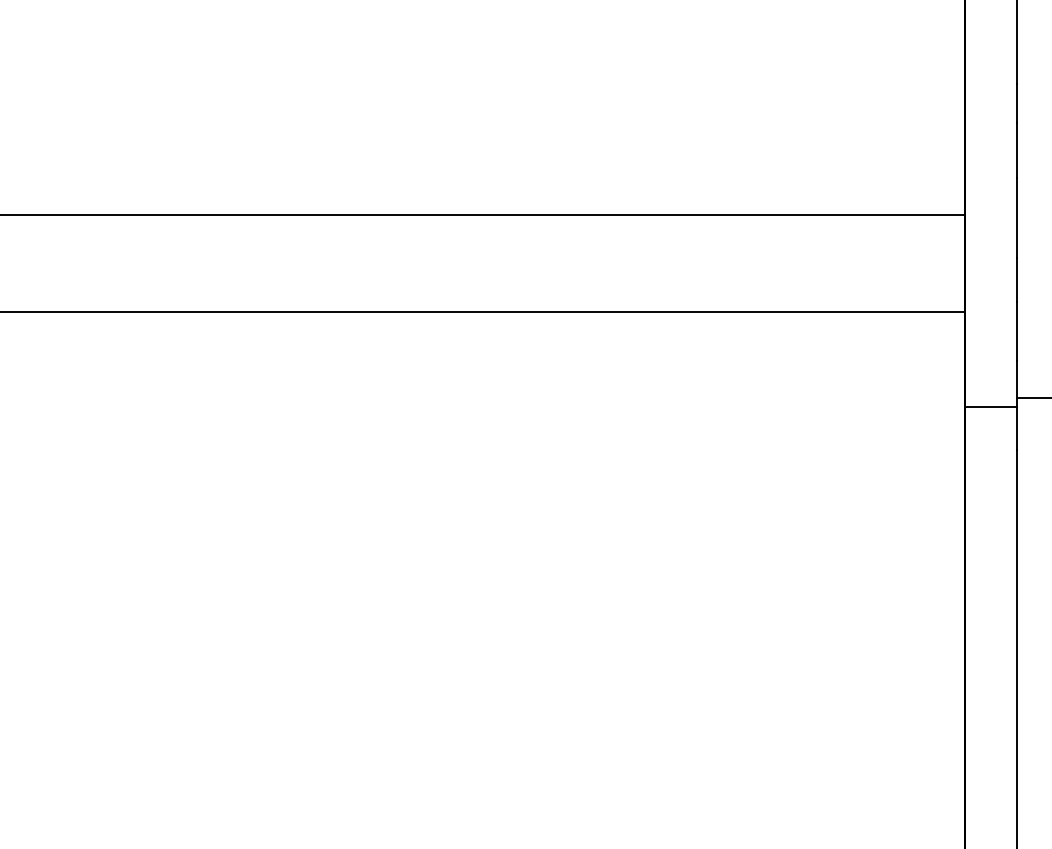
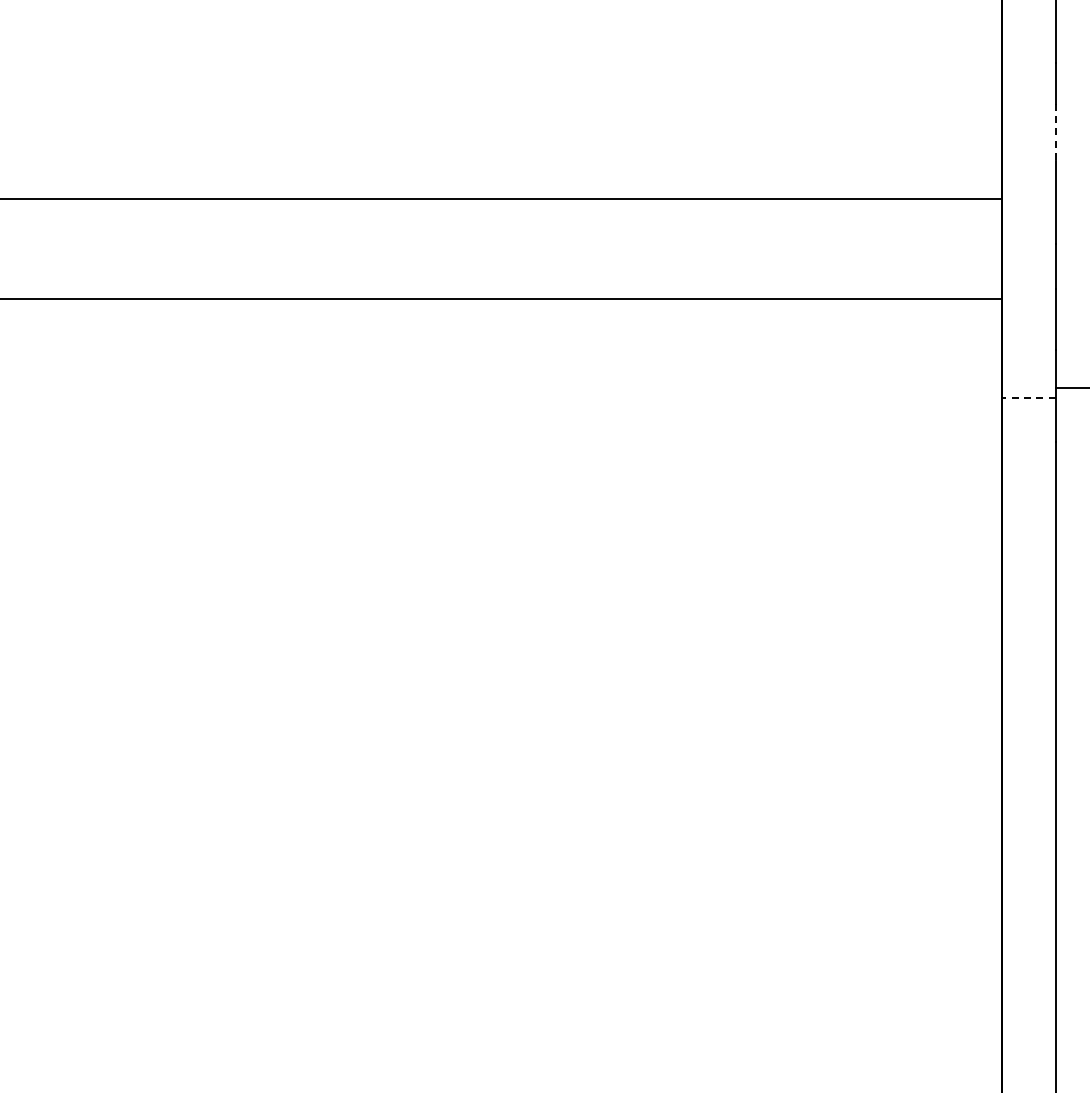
line: (1016, 150) -> (1055, 132), solid -> dashed
line: (990, 406) -> (1028, 397), solid -> dashed

